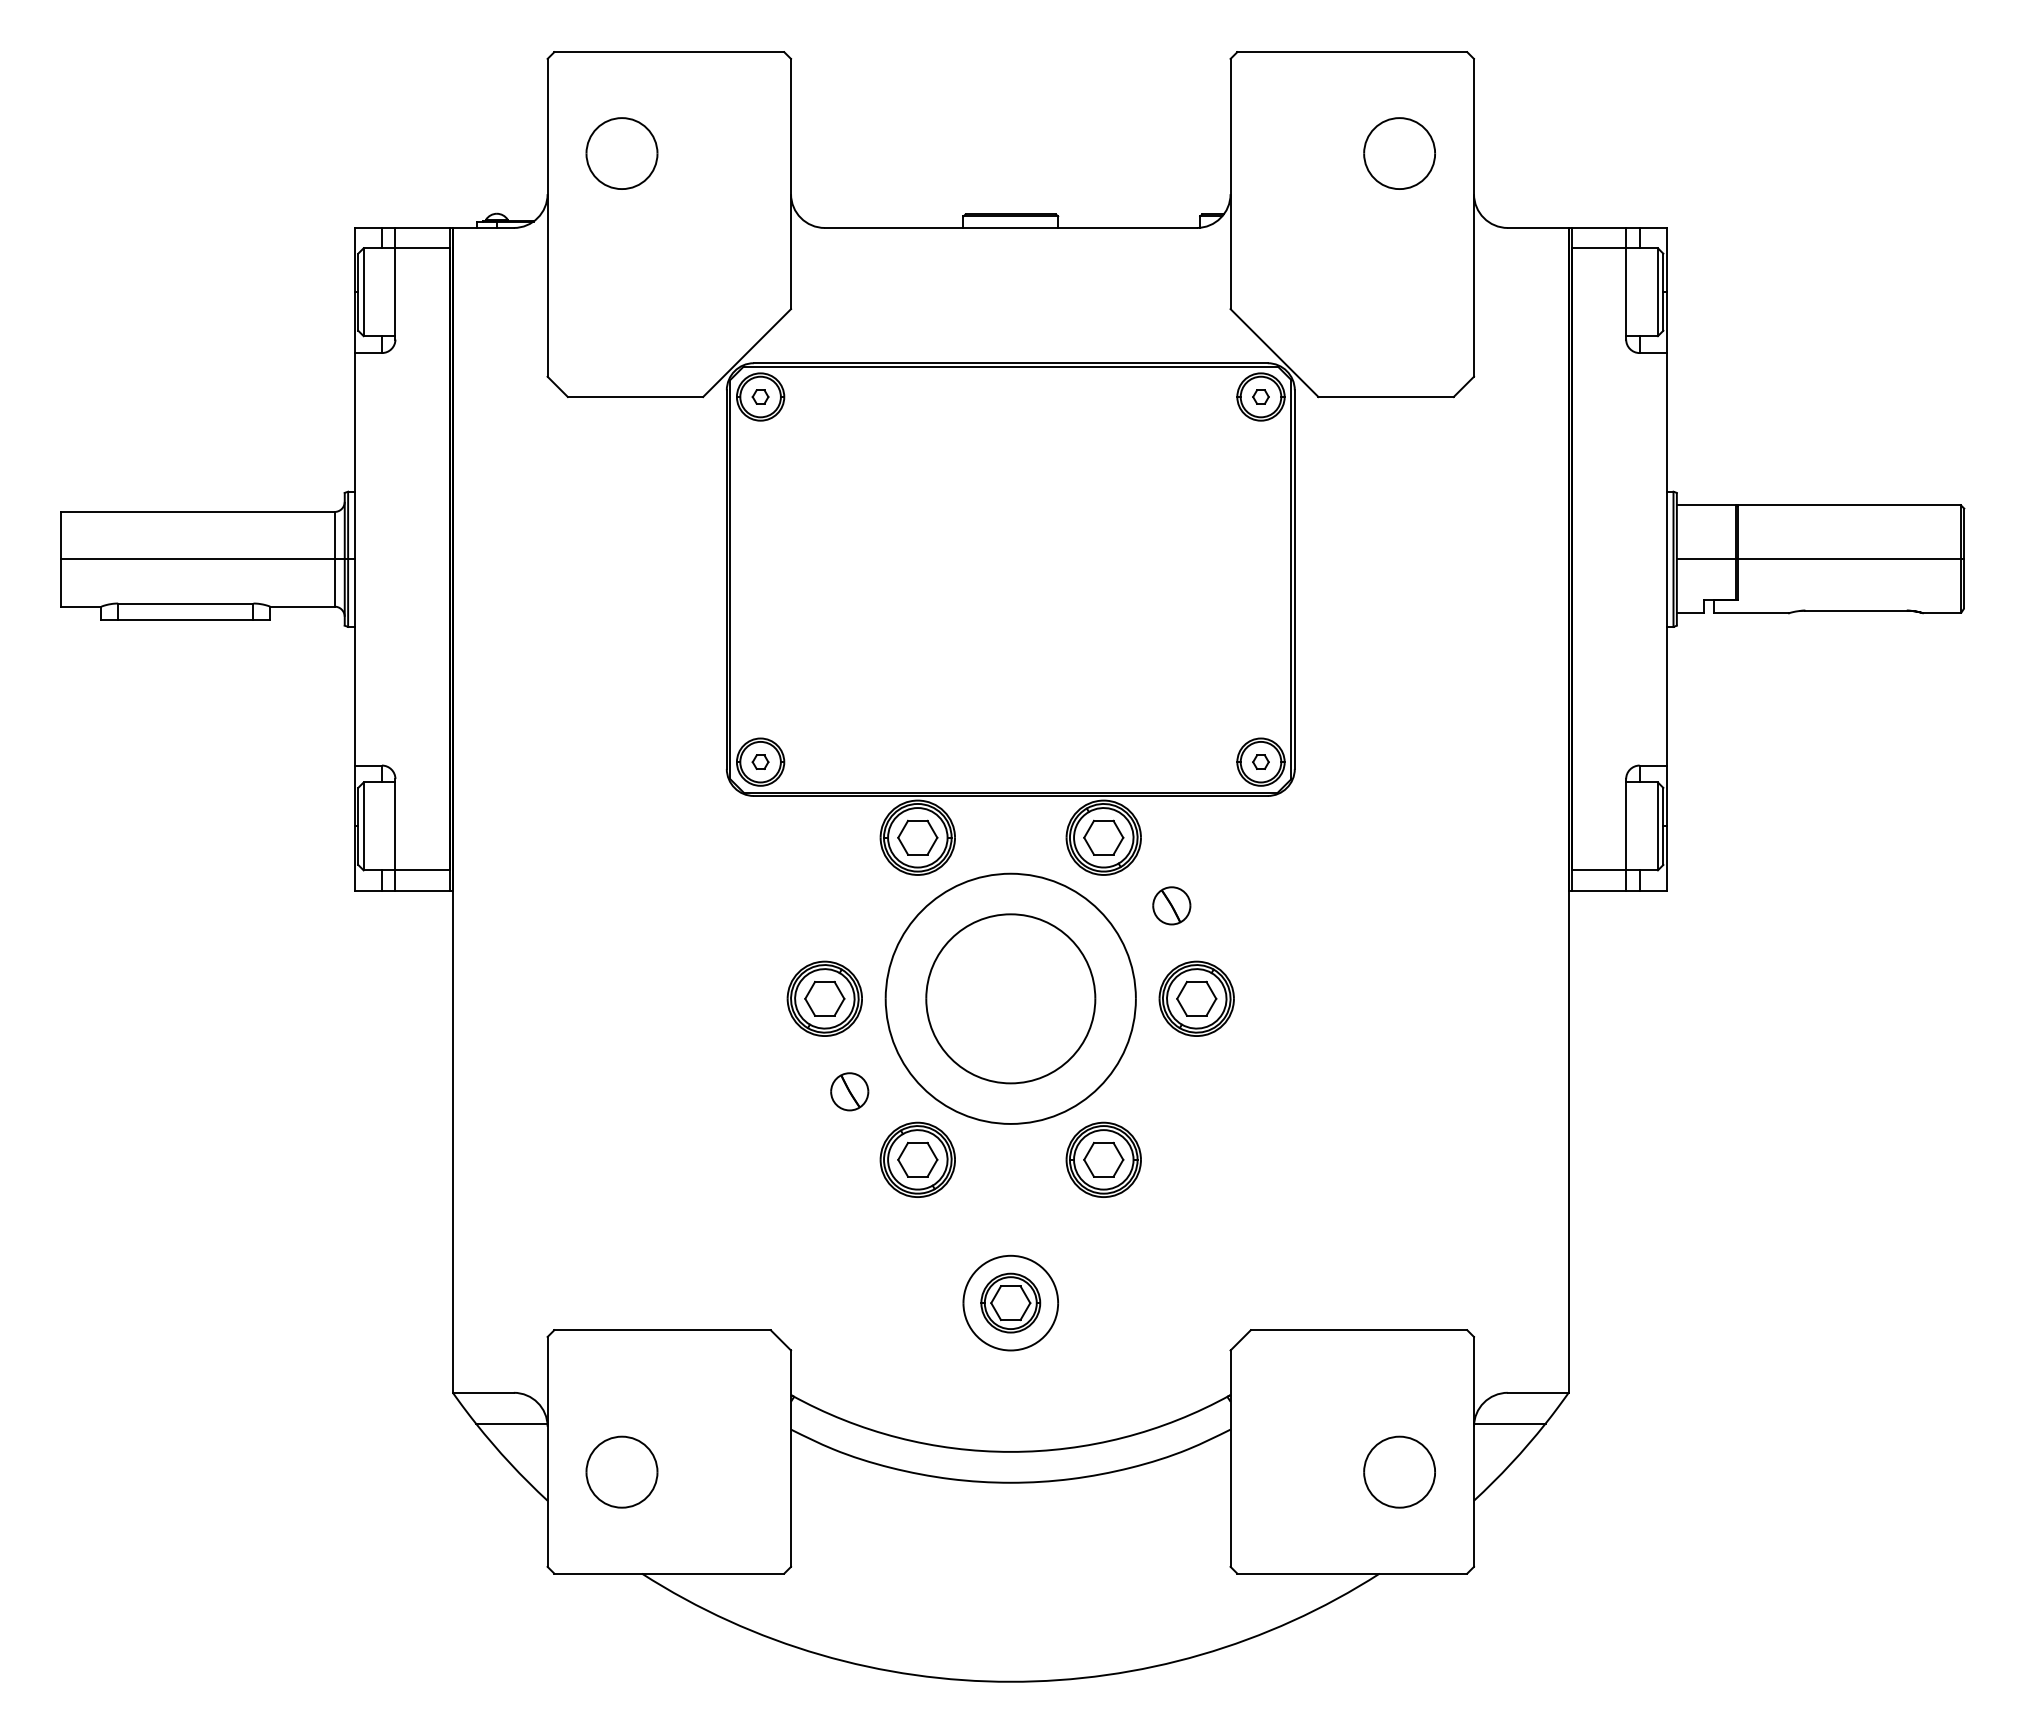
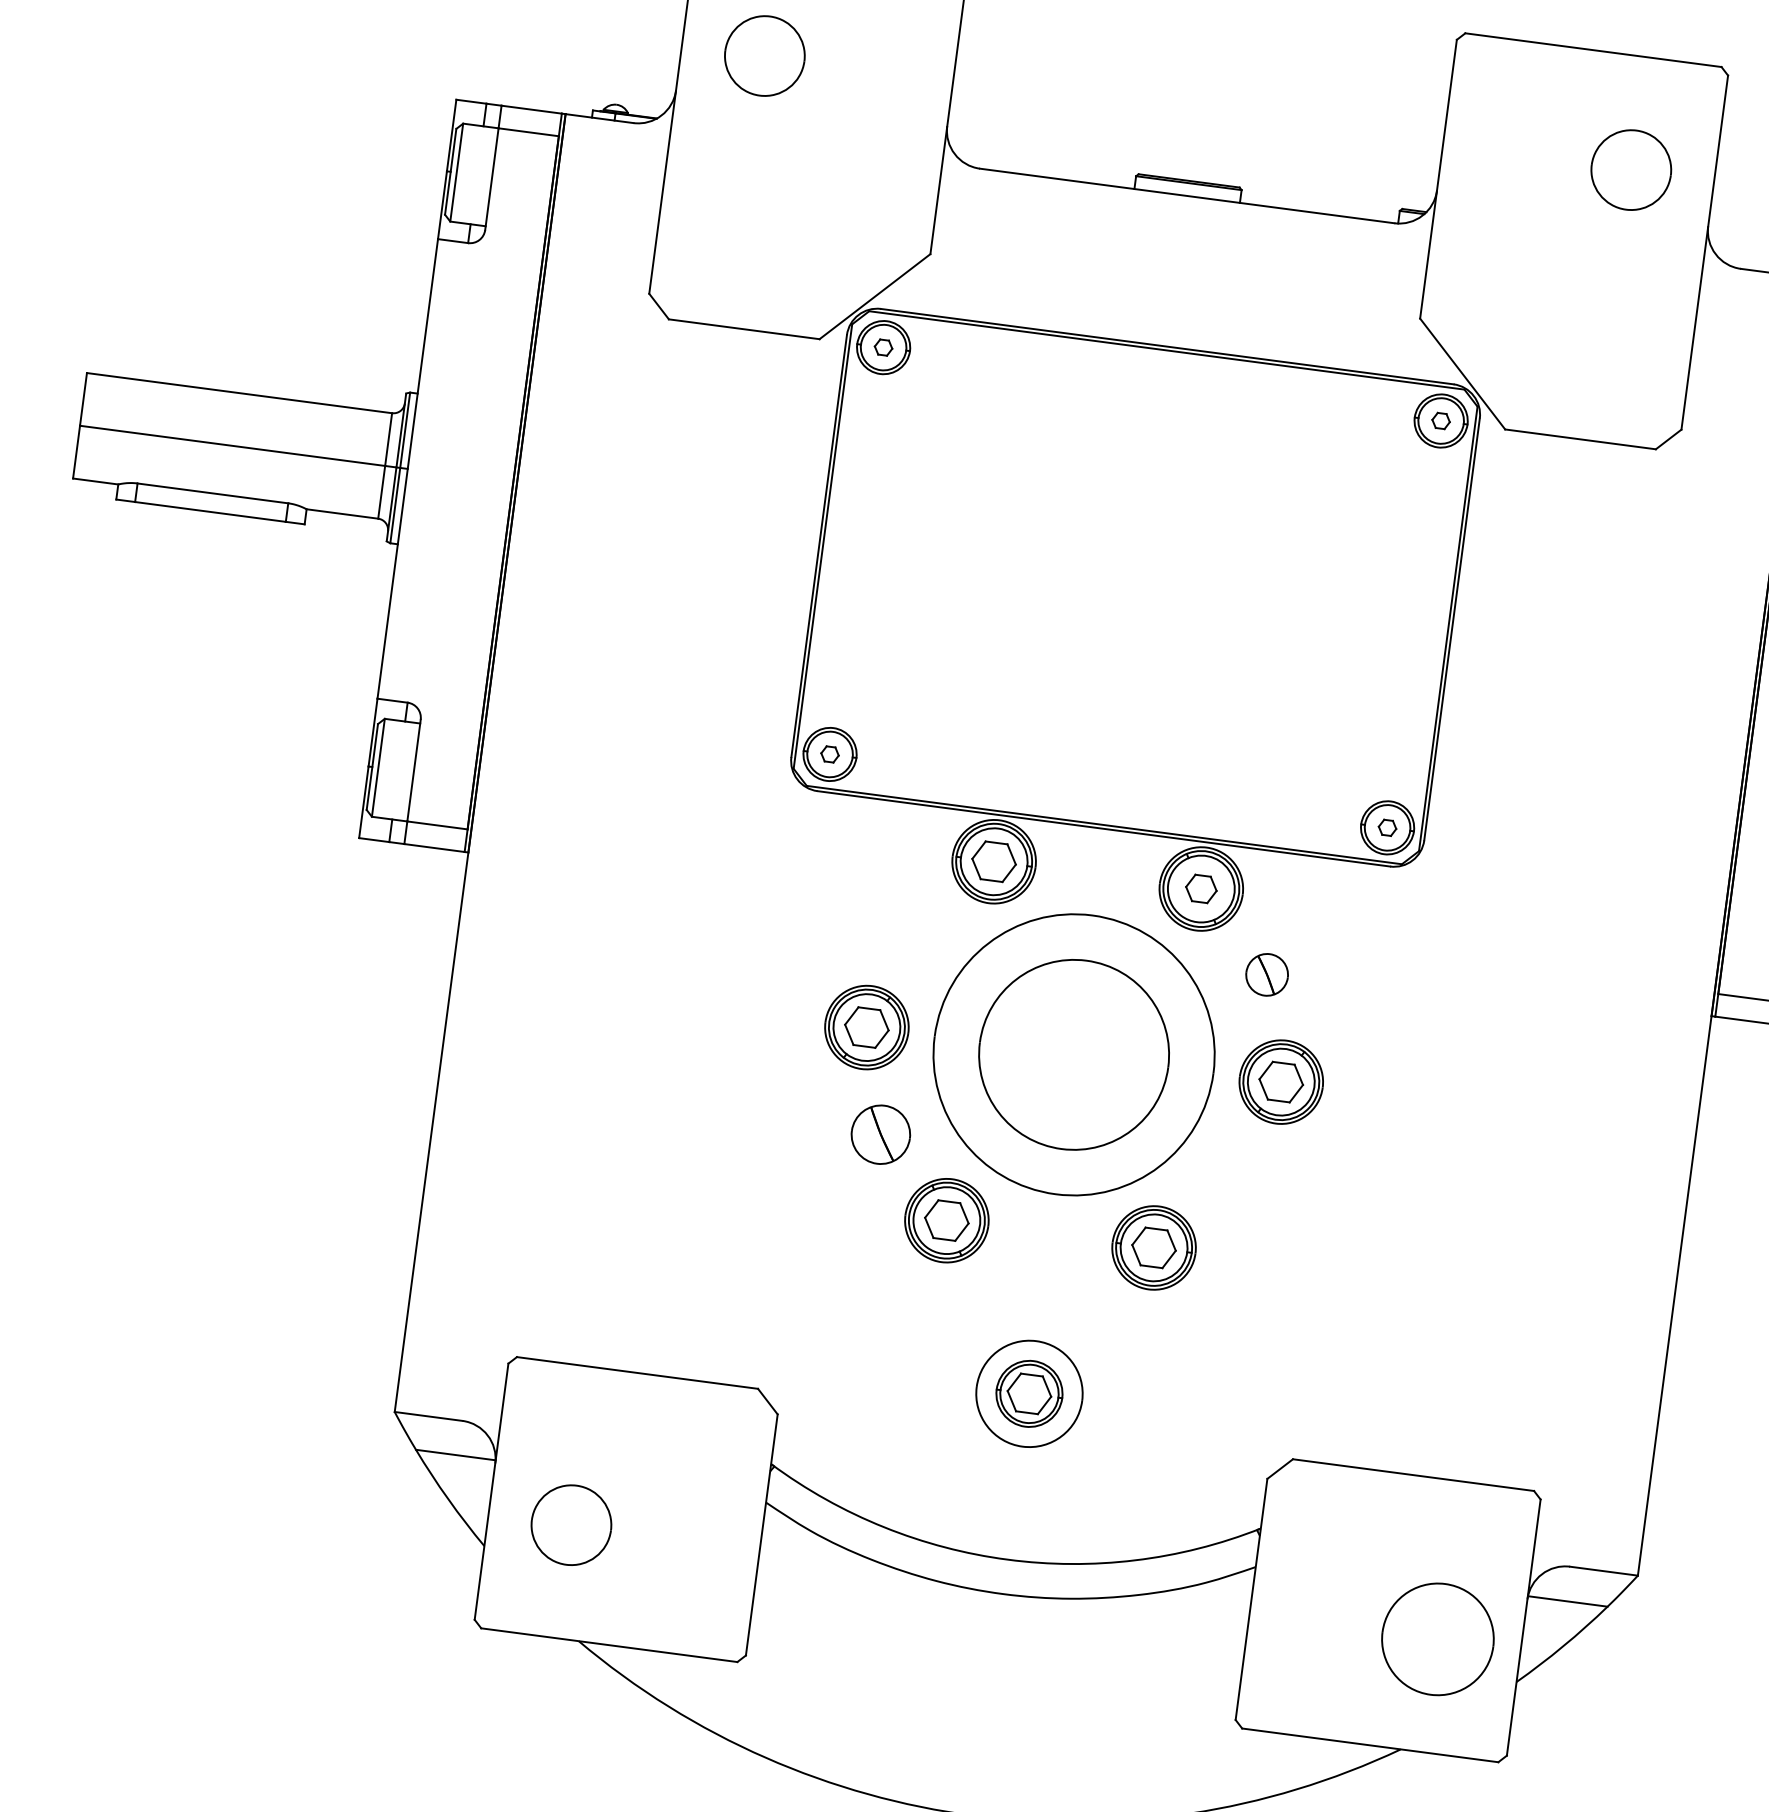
part: (1103, 837) -> (1201, 888), size x0.7
part: (849, 1091) -> (880, 1134), size x1.4
part: (1399, 1471) -> (1437, 1638), size x1.4

